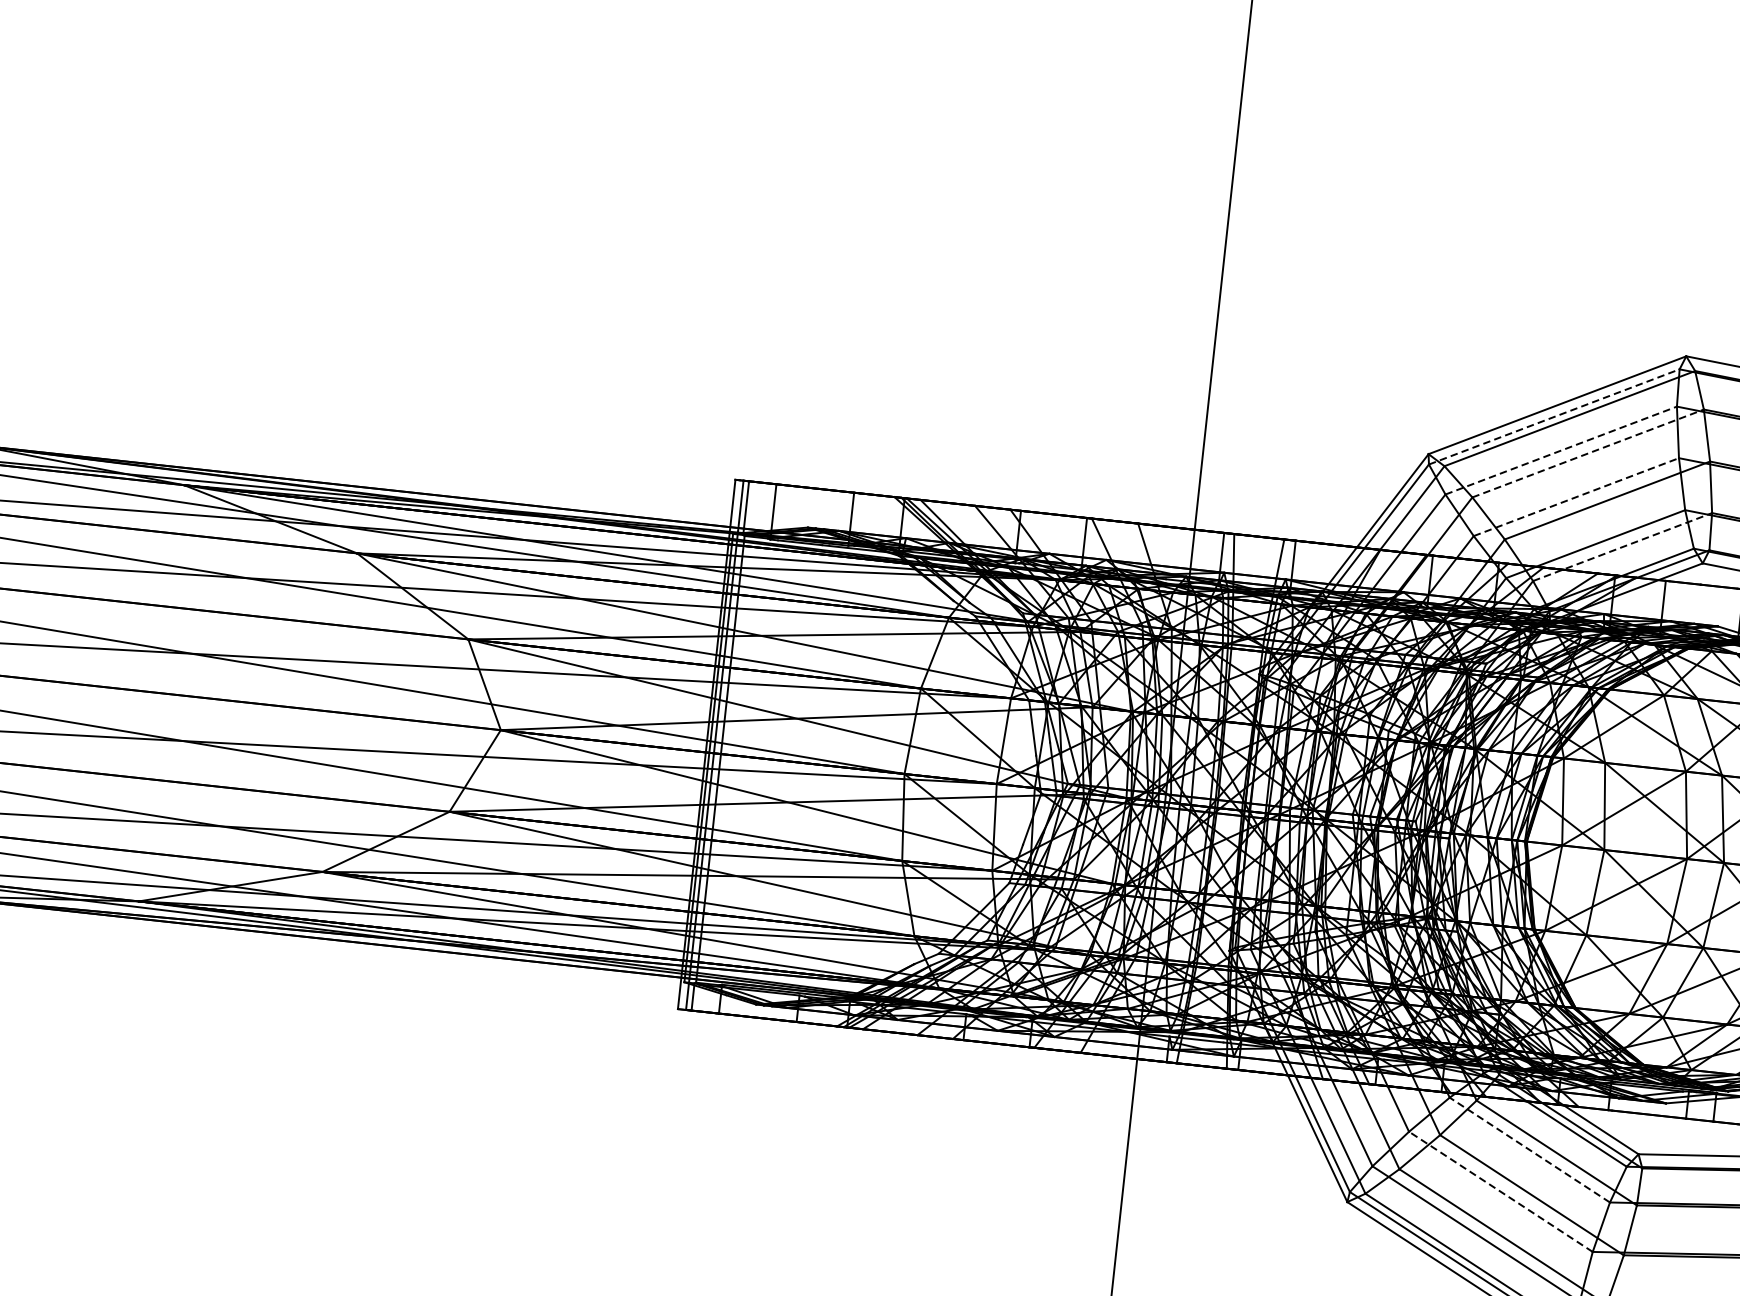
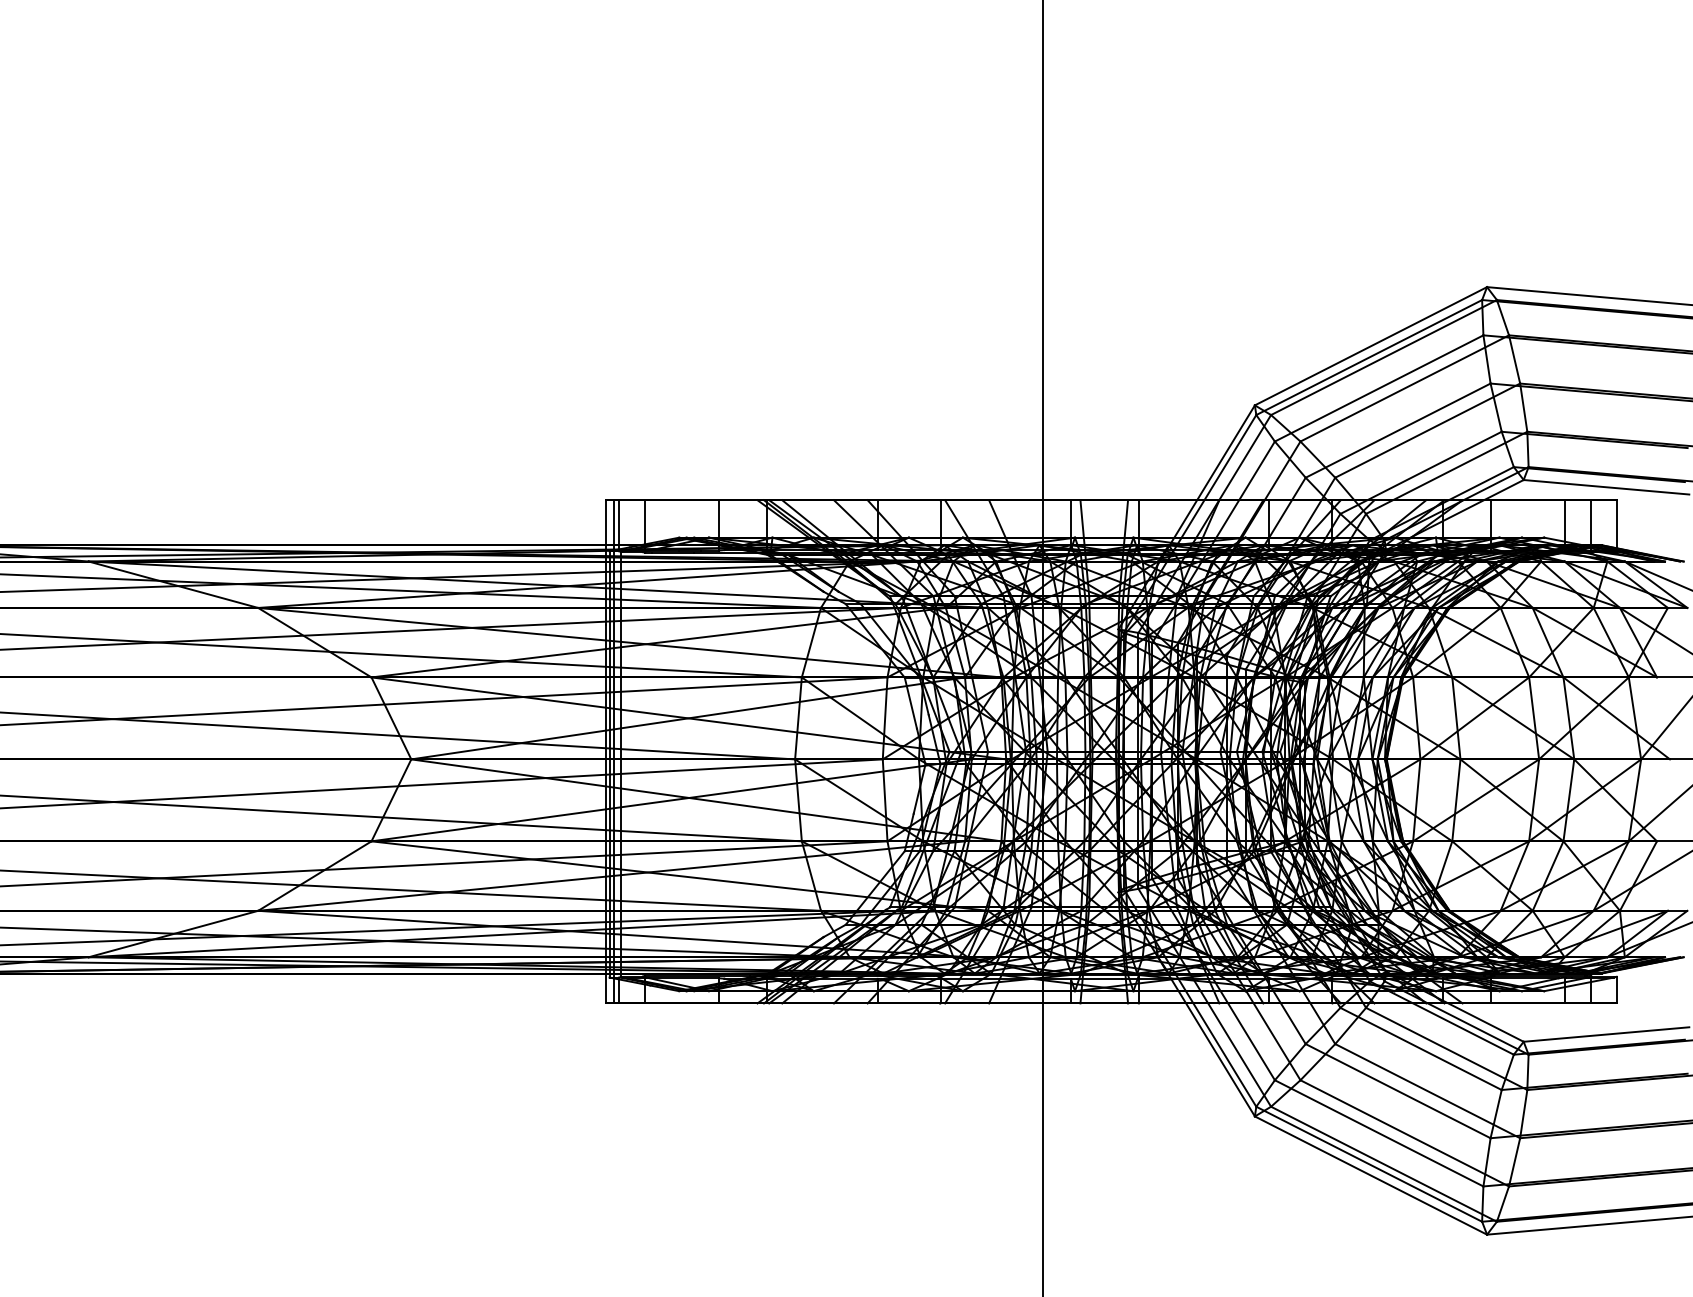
line: (1554, 416) -> (1369, 357), dashed -> solid
line: (1561, 450) -> (1379, 388), dashed -> solid
line: (1588, 453) -> (1405, 388), dashed -> solid
line: (1576, 497) -> (1398, 430), dashed -> solid
line: (1623, 546) -> (1447, 472), dashed -> solid
line: (1529, 1149) -> (1420, 1048), dashed -> solid
line: (1501, 1192) -> (1398, 1091), dashed -> solid

